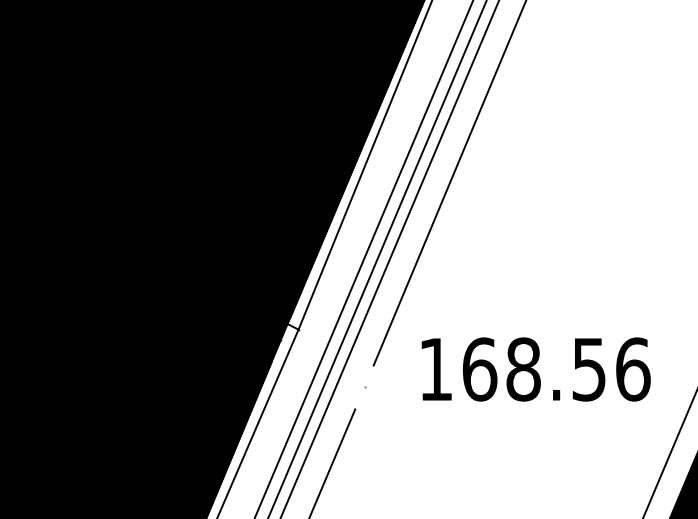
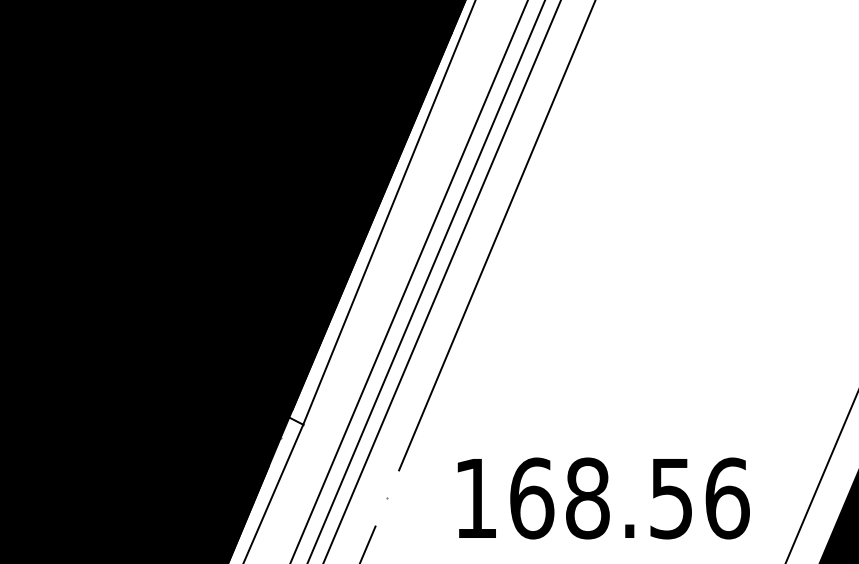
text: (535, 369) -> (602, 498), moved

